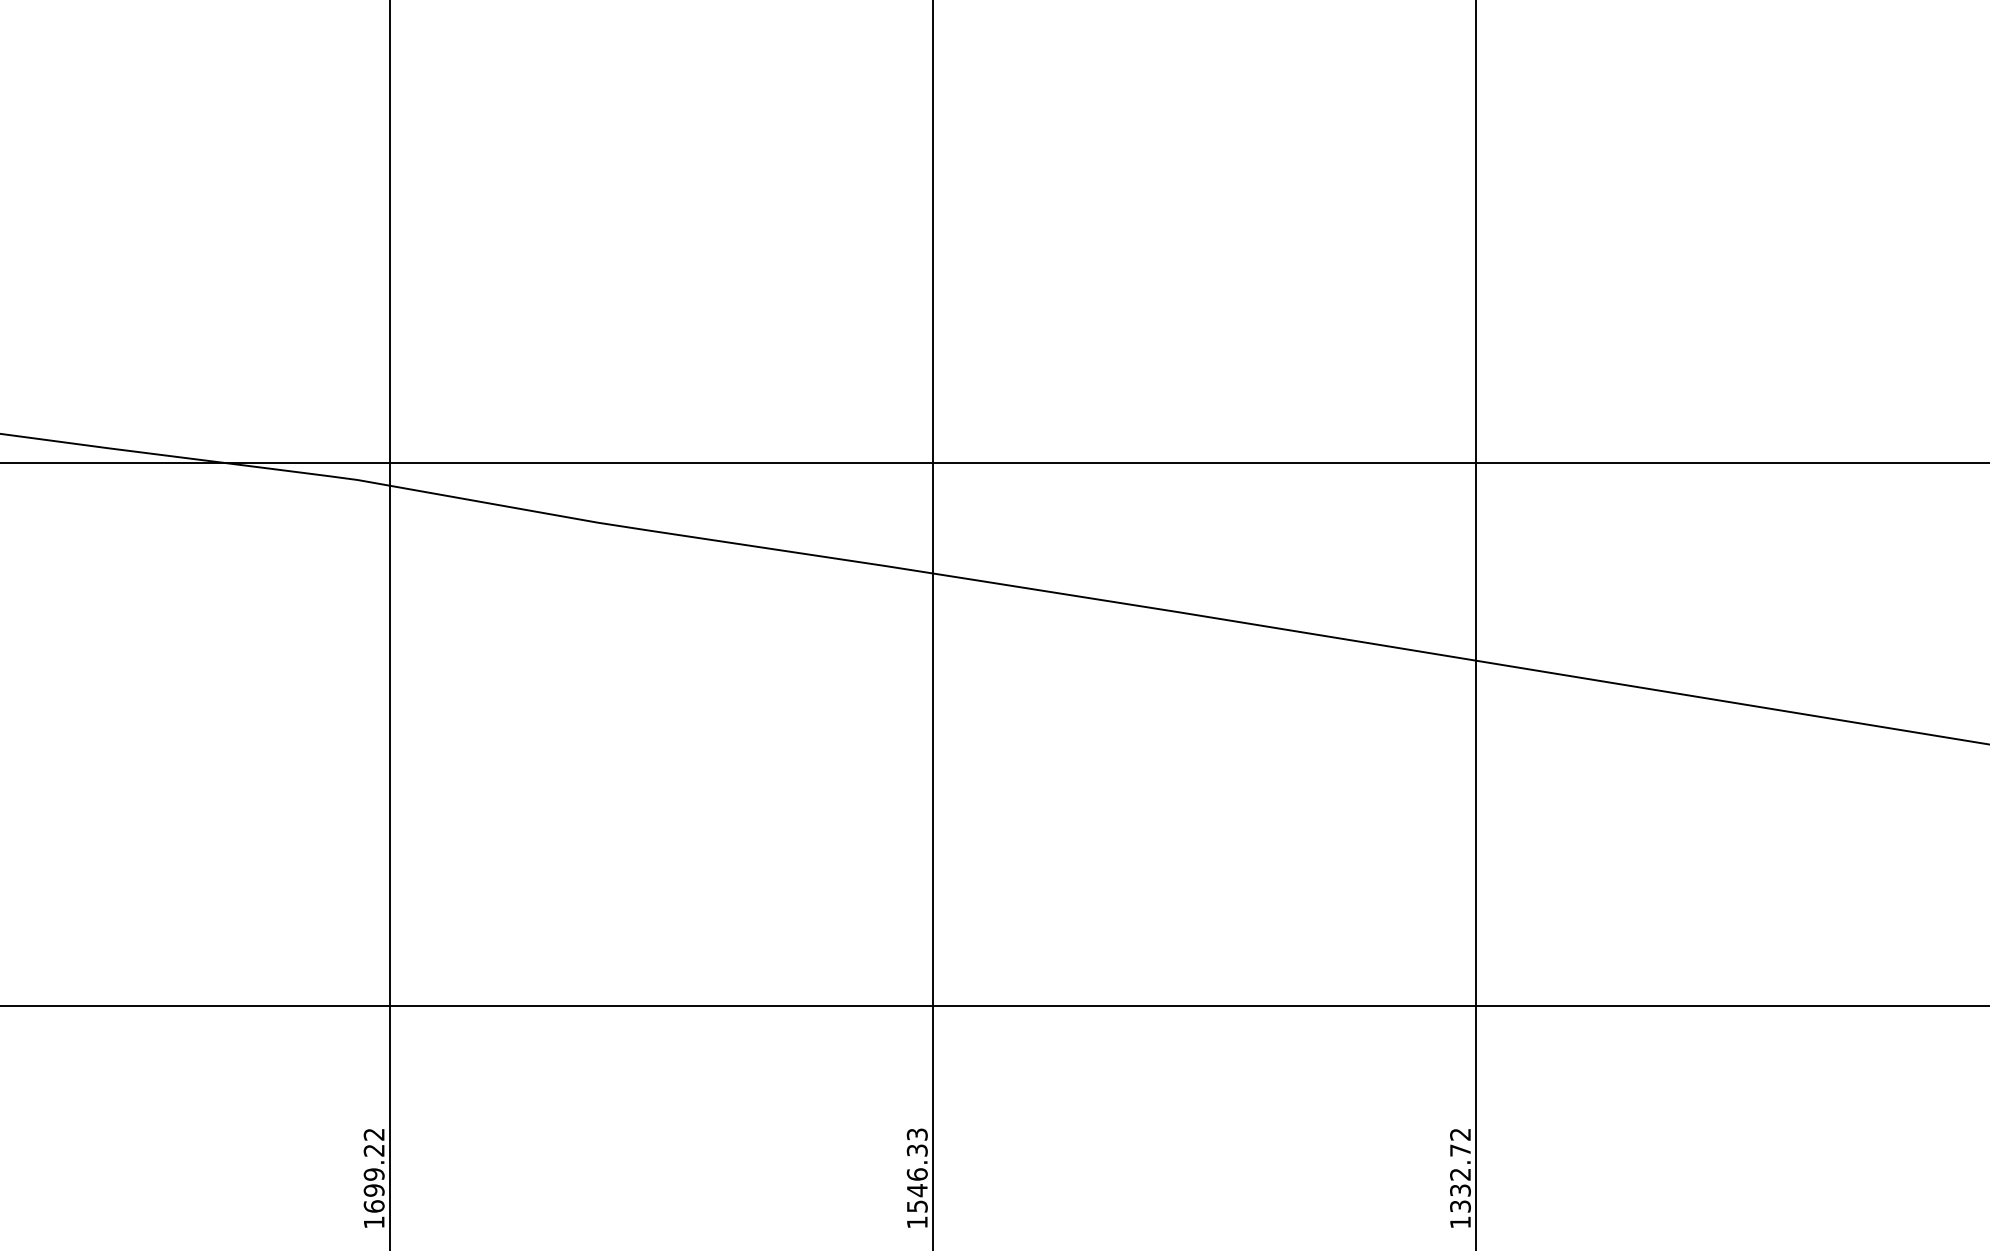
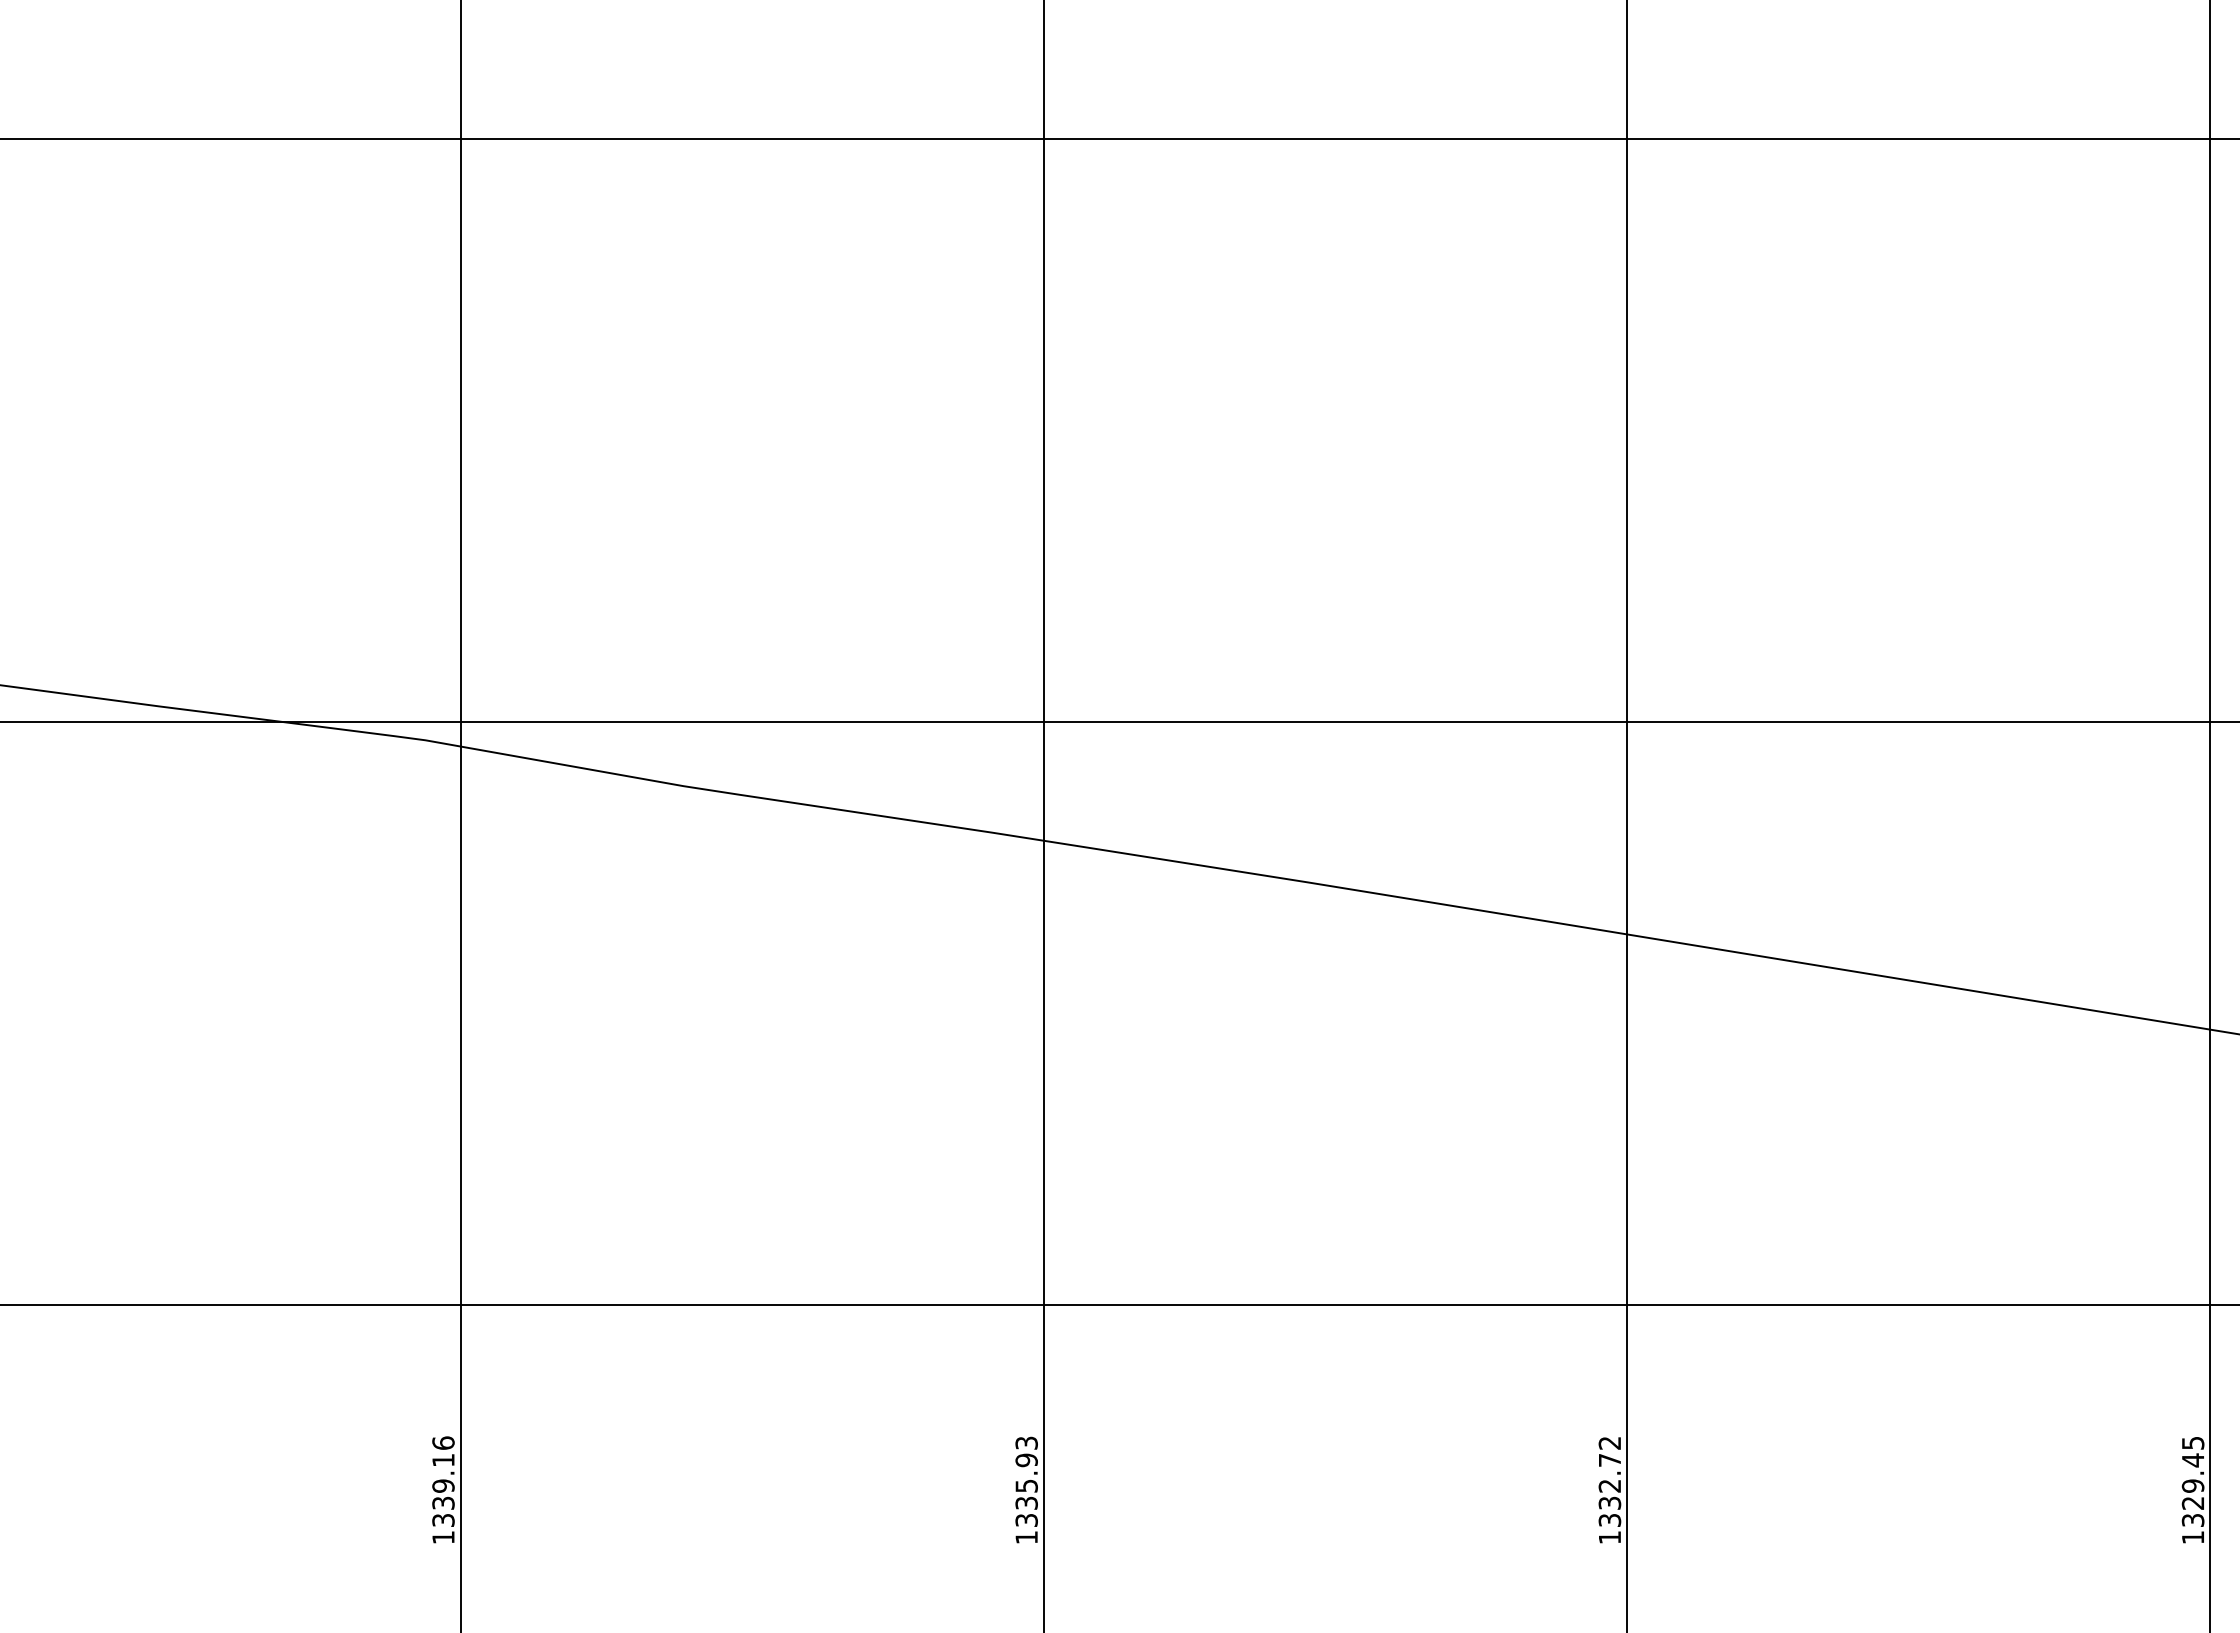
text: (374, 1170) -> (443, 1481), 1699.22 -> 1339.16
text: (917, 1177) -> (1026, 1489), 1546.33 -> 1335.93

